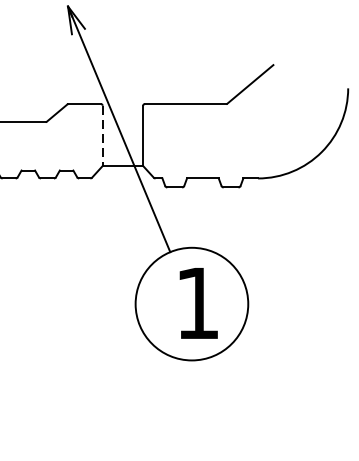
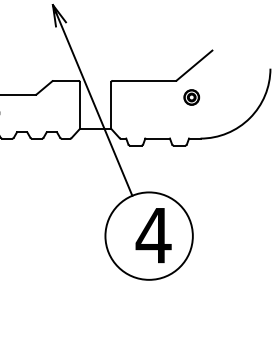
part: (246, 125) -> (191, 97), added
line: (102, 137) -> (79, 106), dashed -> solid
text: (197, 303) -> (153, 235), 1 -> 4

